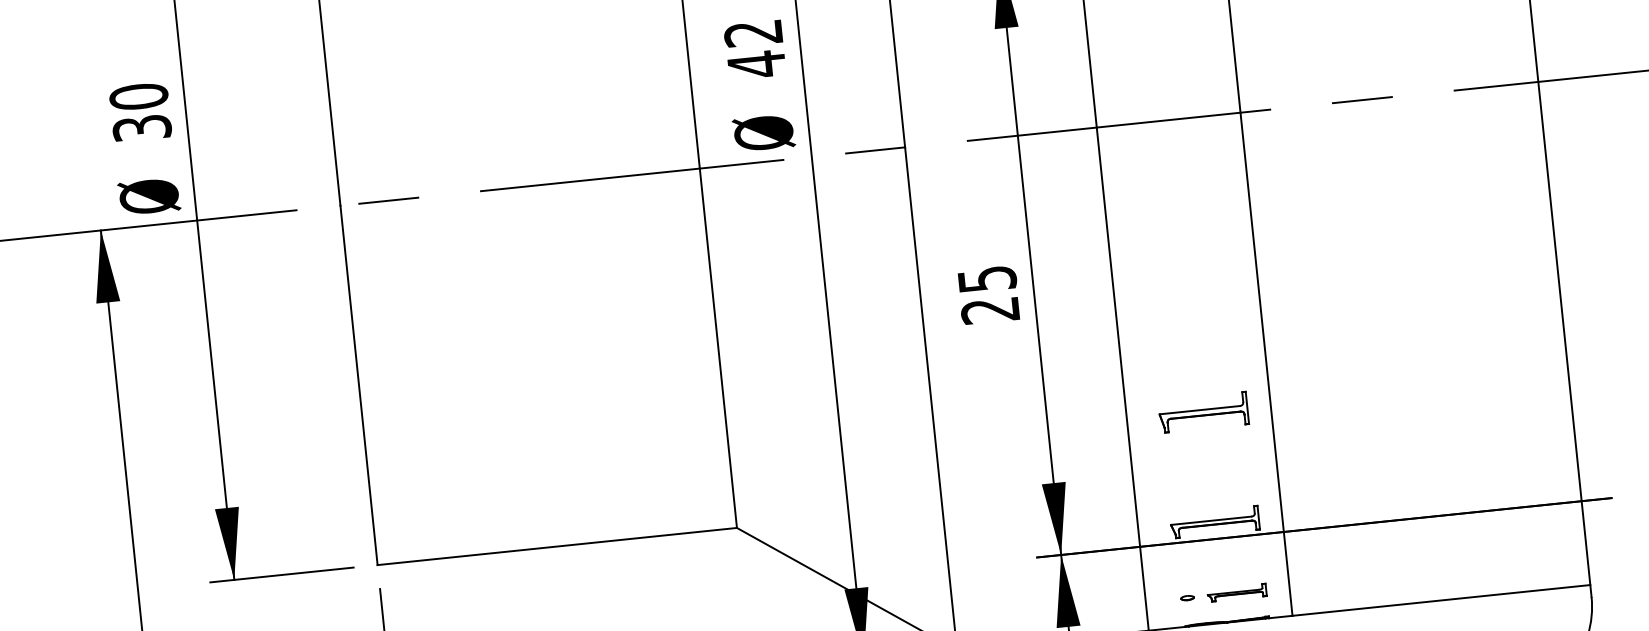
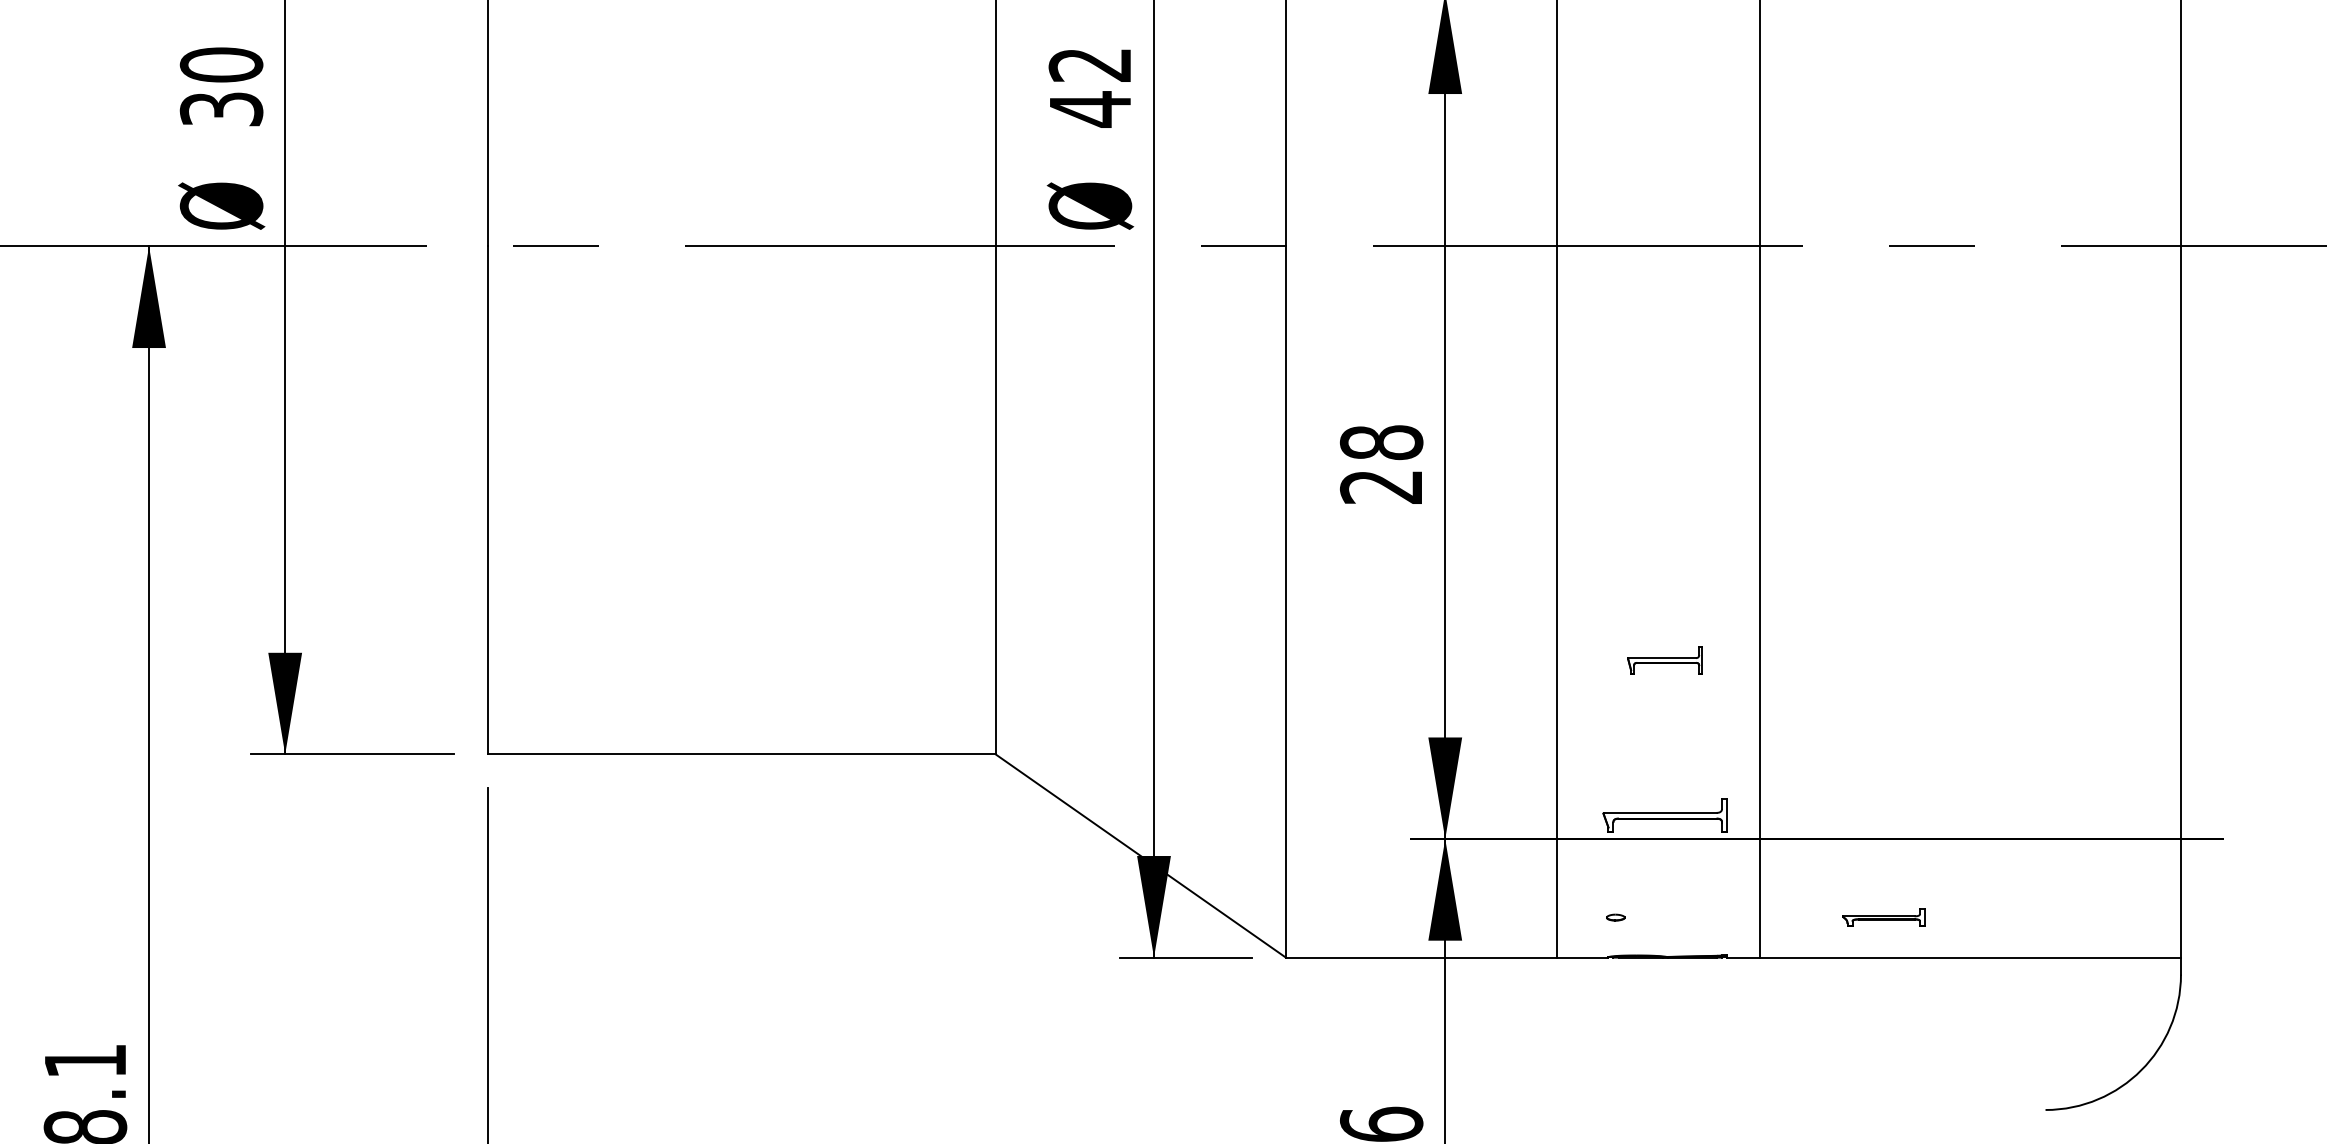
text: (987, 279) -> (1381, 442), 25 -> 28
part: (1203, 412) -> (1664, 660), size x0.6
part: (1236, 592) -> (1883, 917), moved

